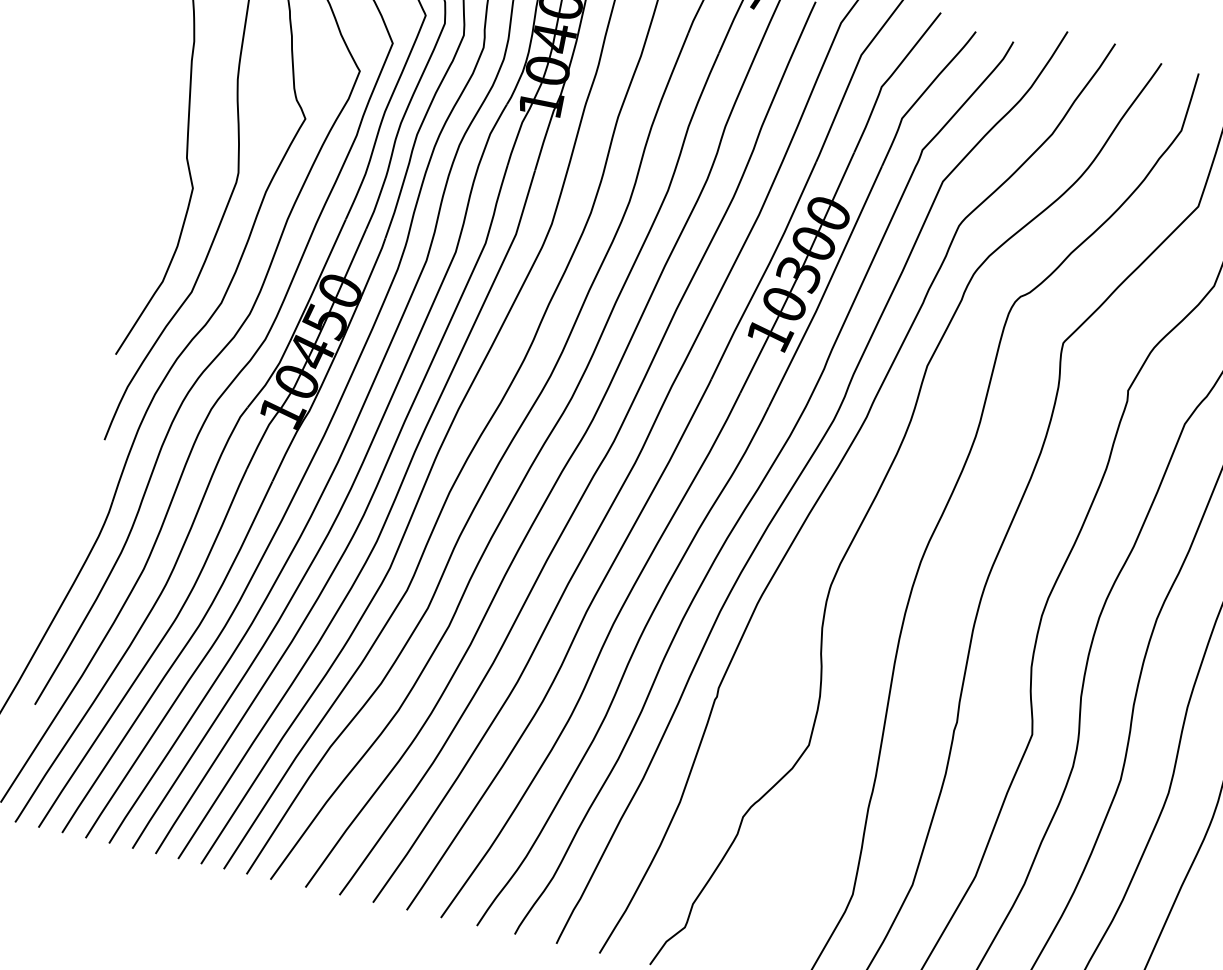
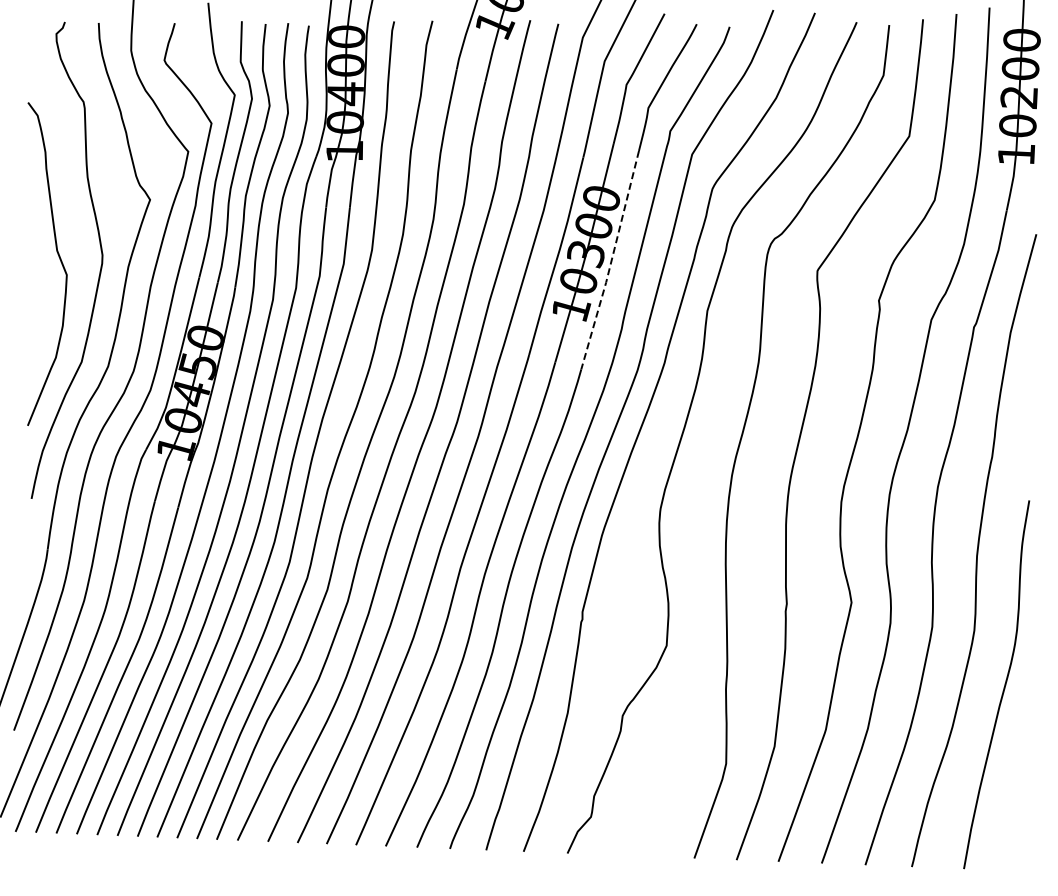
line: (826, 288) -> (611, 261), solid -> dashed

